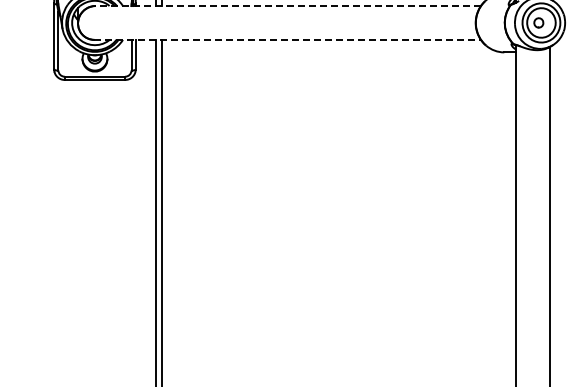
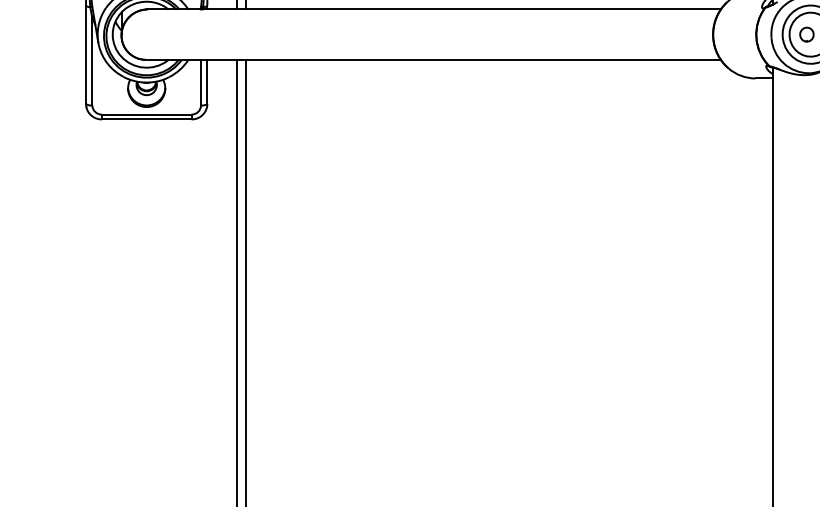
line: (288, 6) -> (434, 10), dashed -> solid
line: (288, 39) -> (434, 59), dashed -> solid

